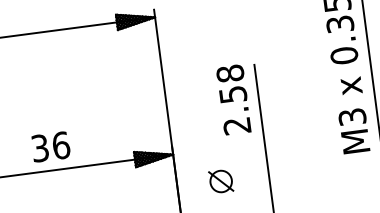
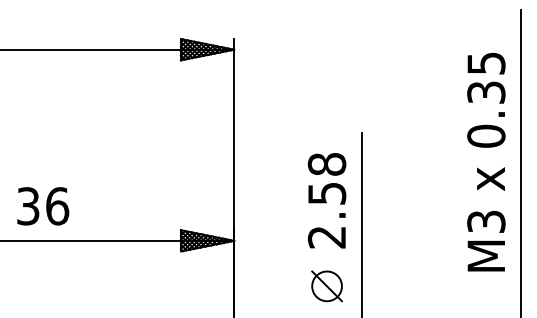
text: (233, 99) -> (326, 200), moved
text: (51, 147) -> (43, 206), moved
part: (220, 181) -> (326, 286), moved

